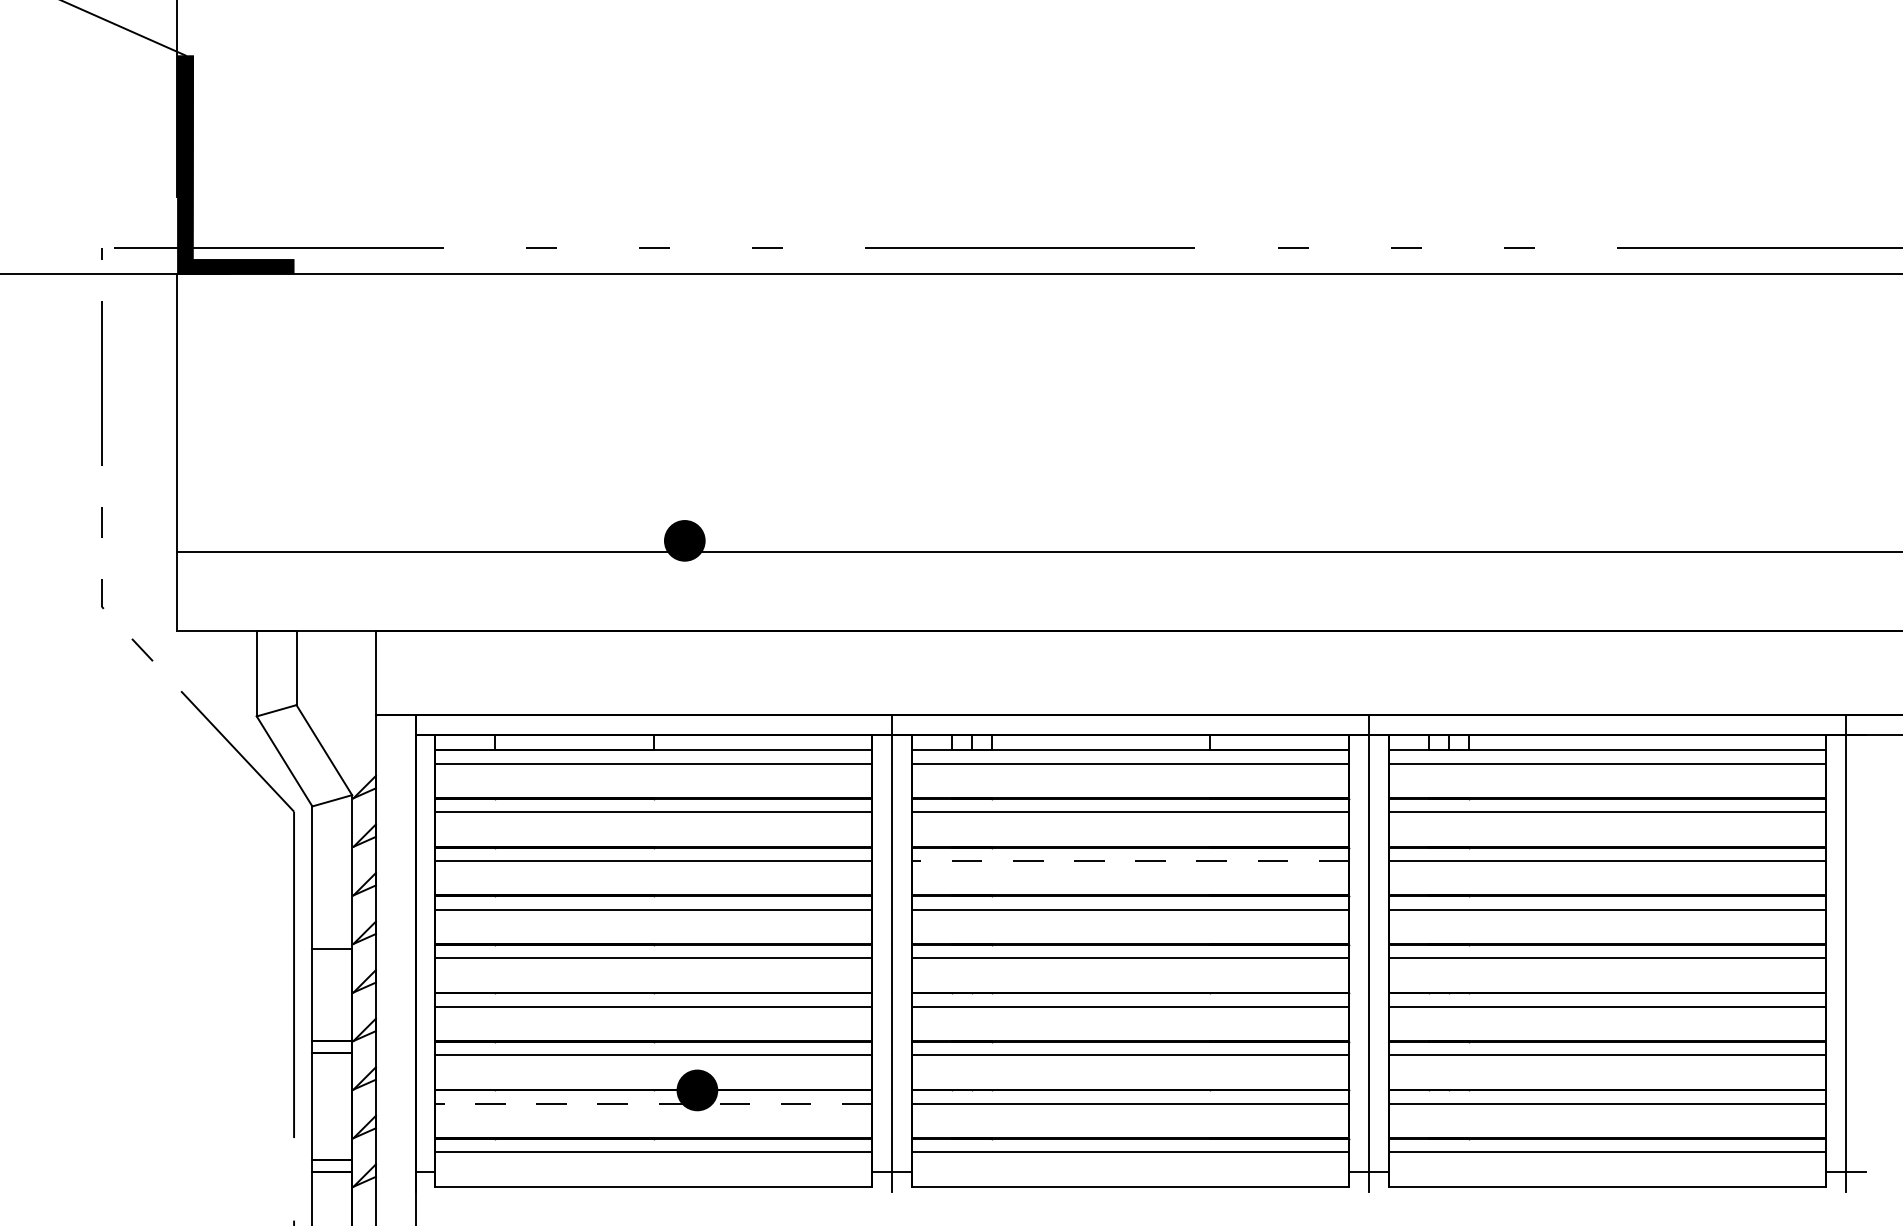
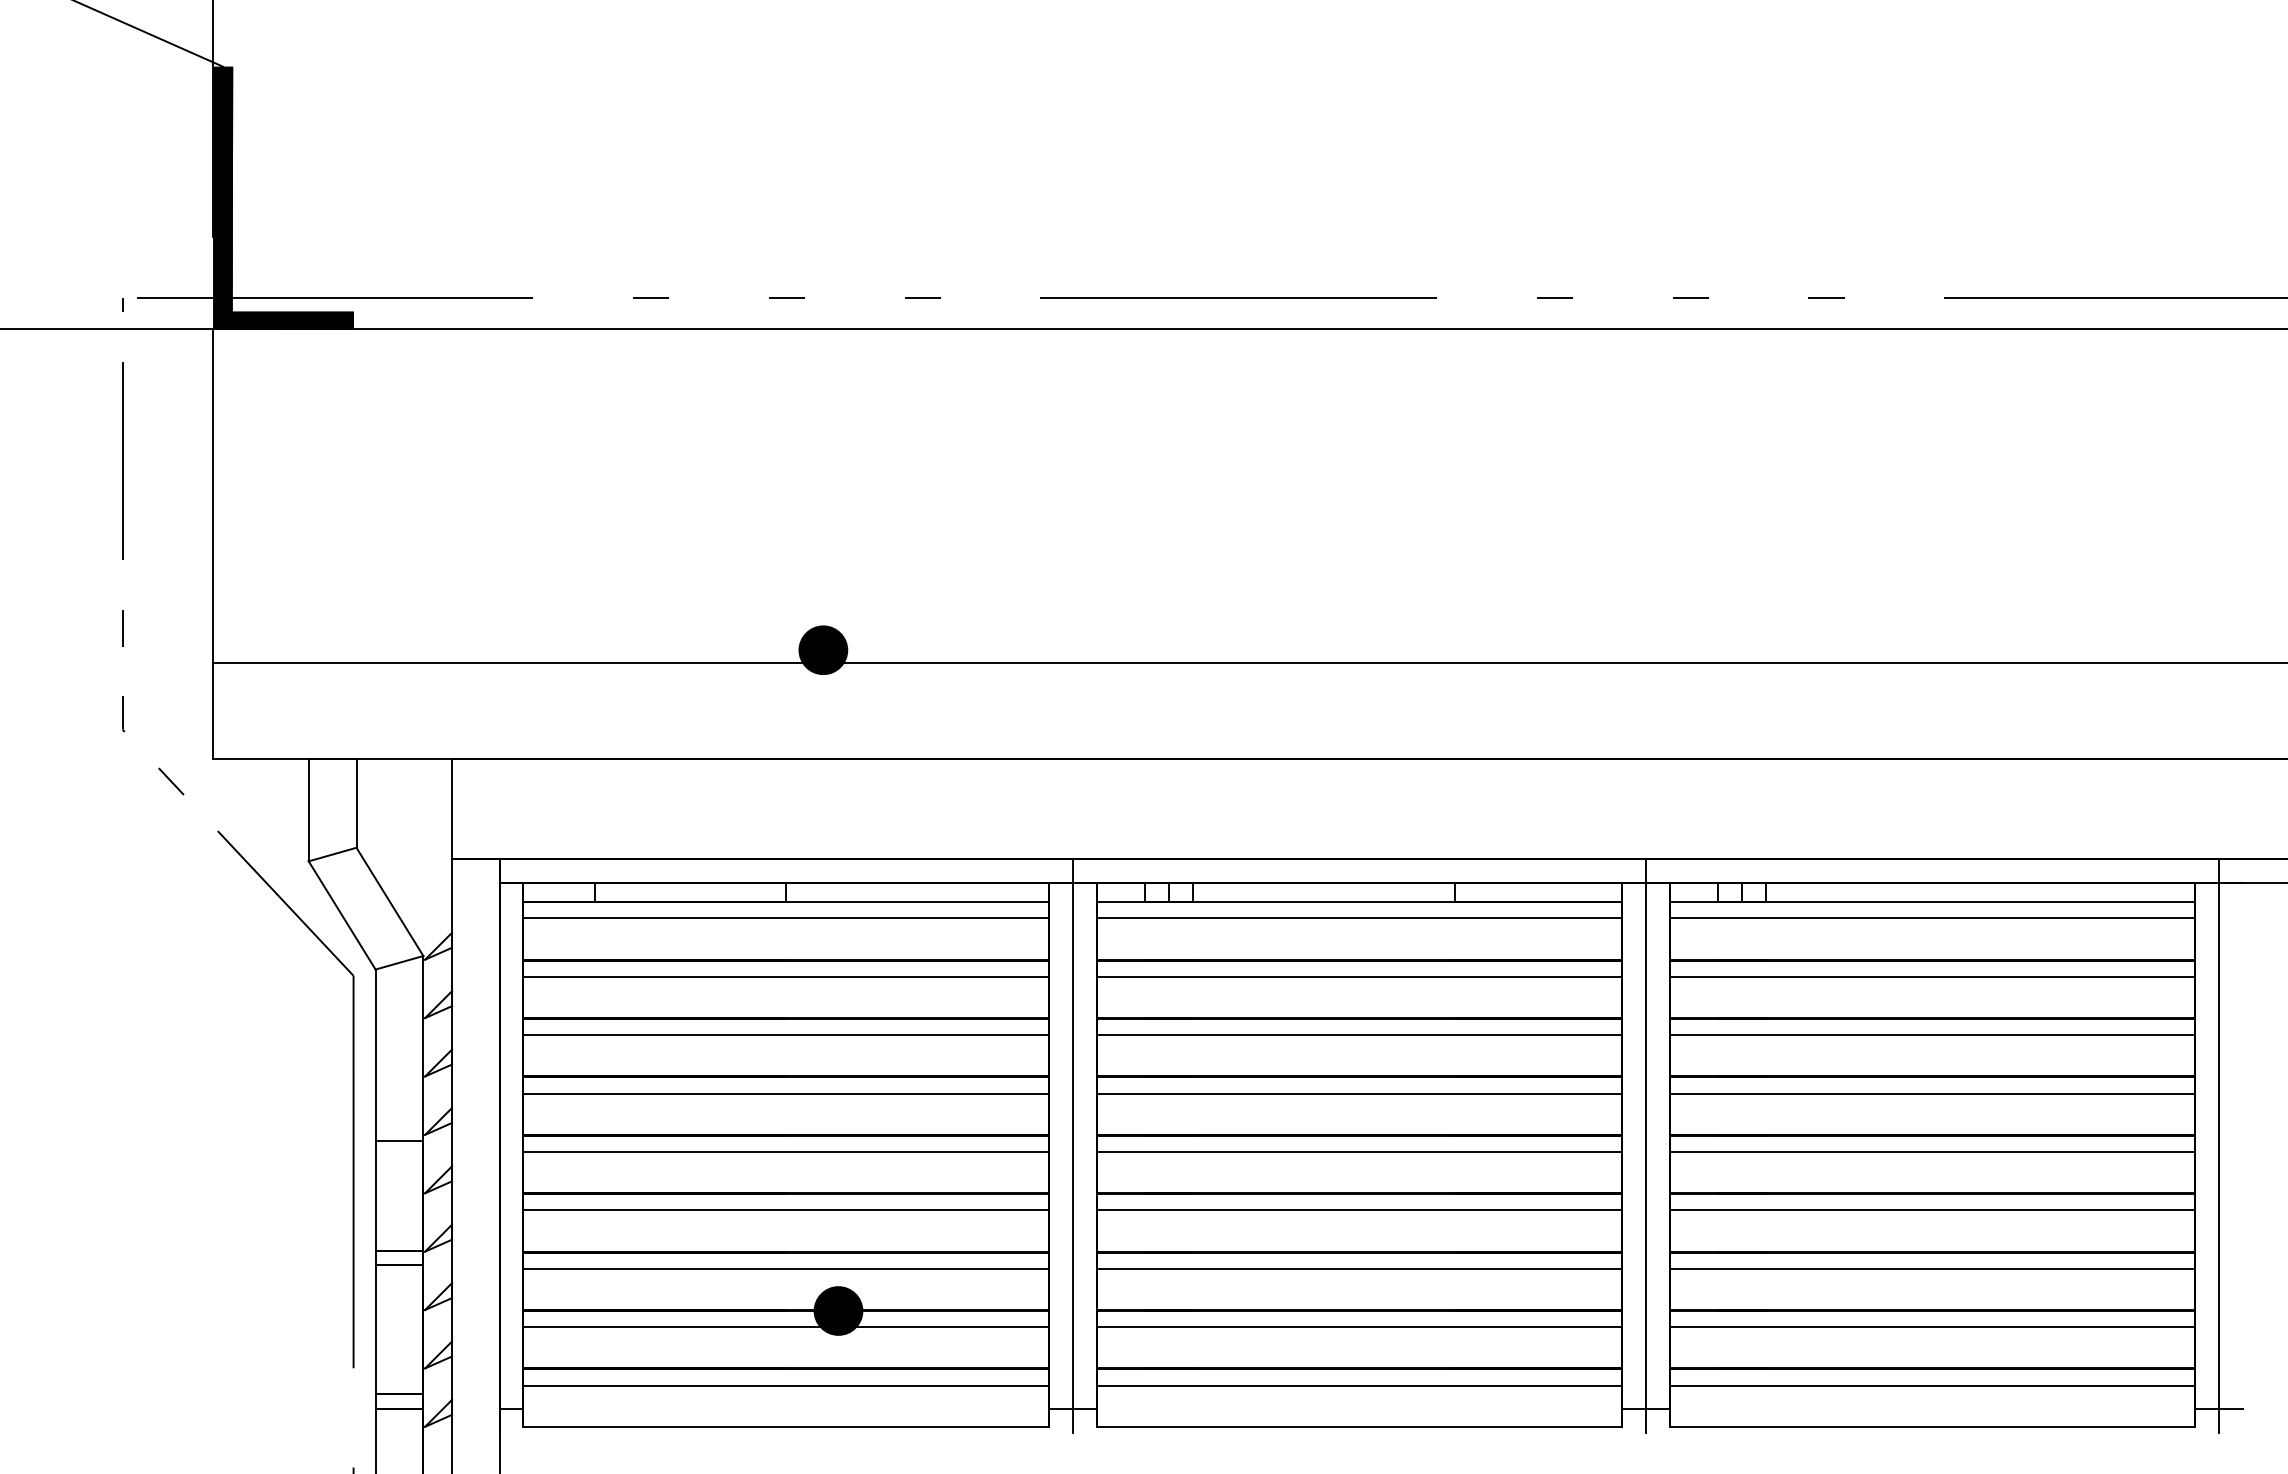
line: (1130, 861) -> (1359, 1035), dashed -> solid
line: (653, 1103) -> (785, 1326), dashed -> solid

